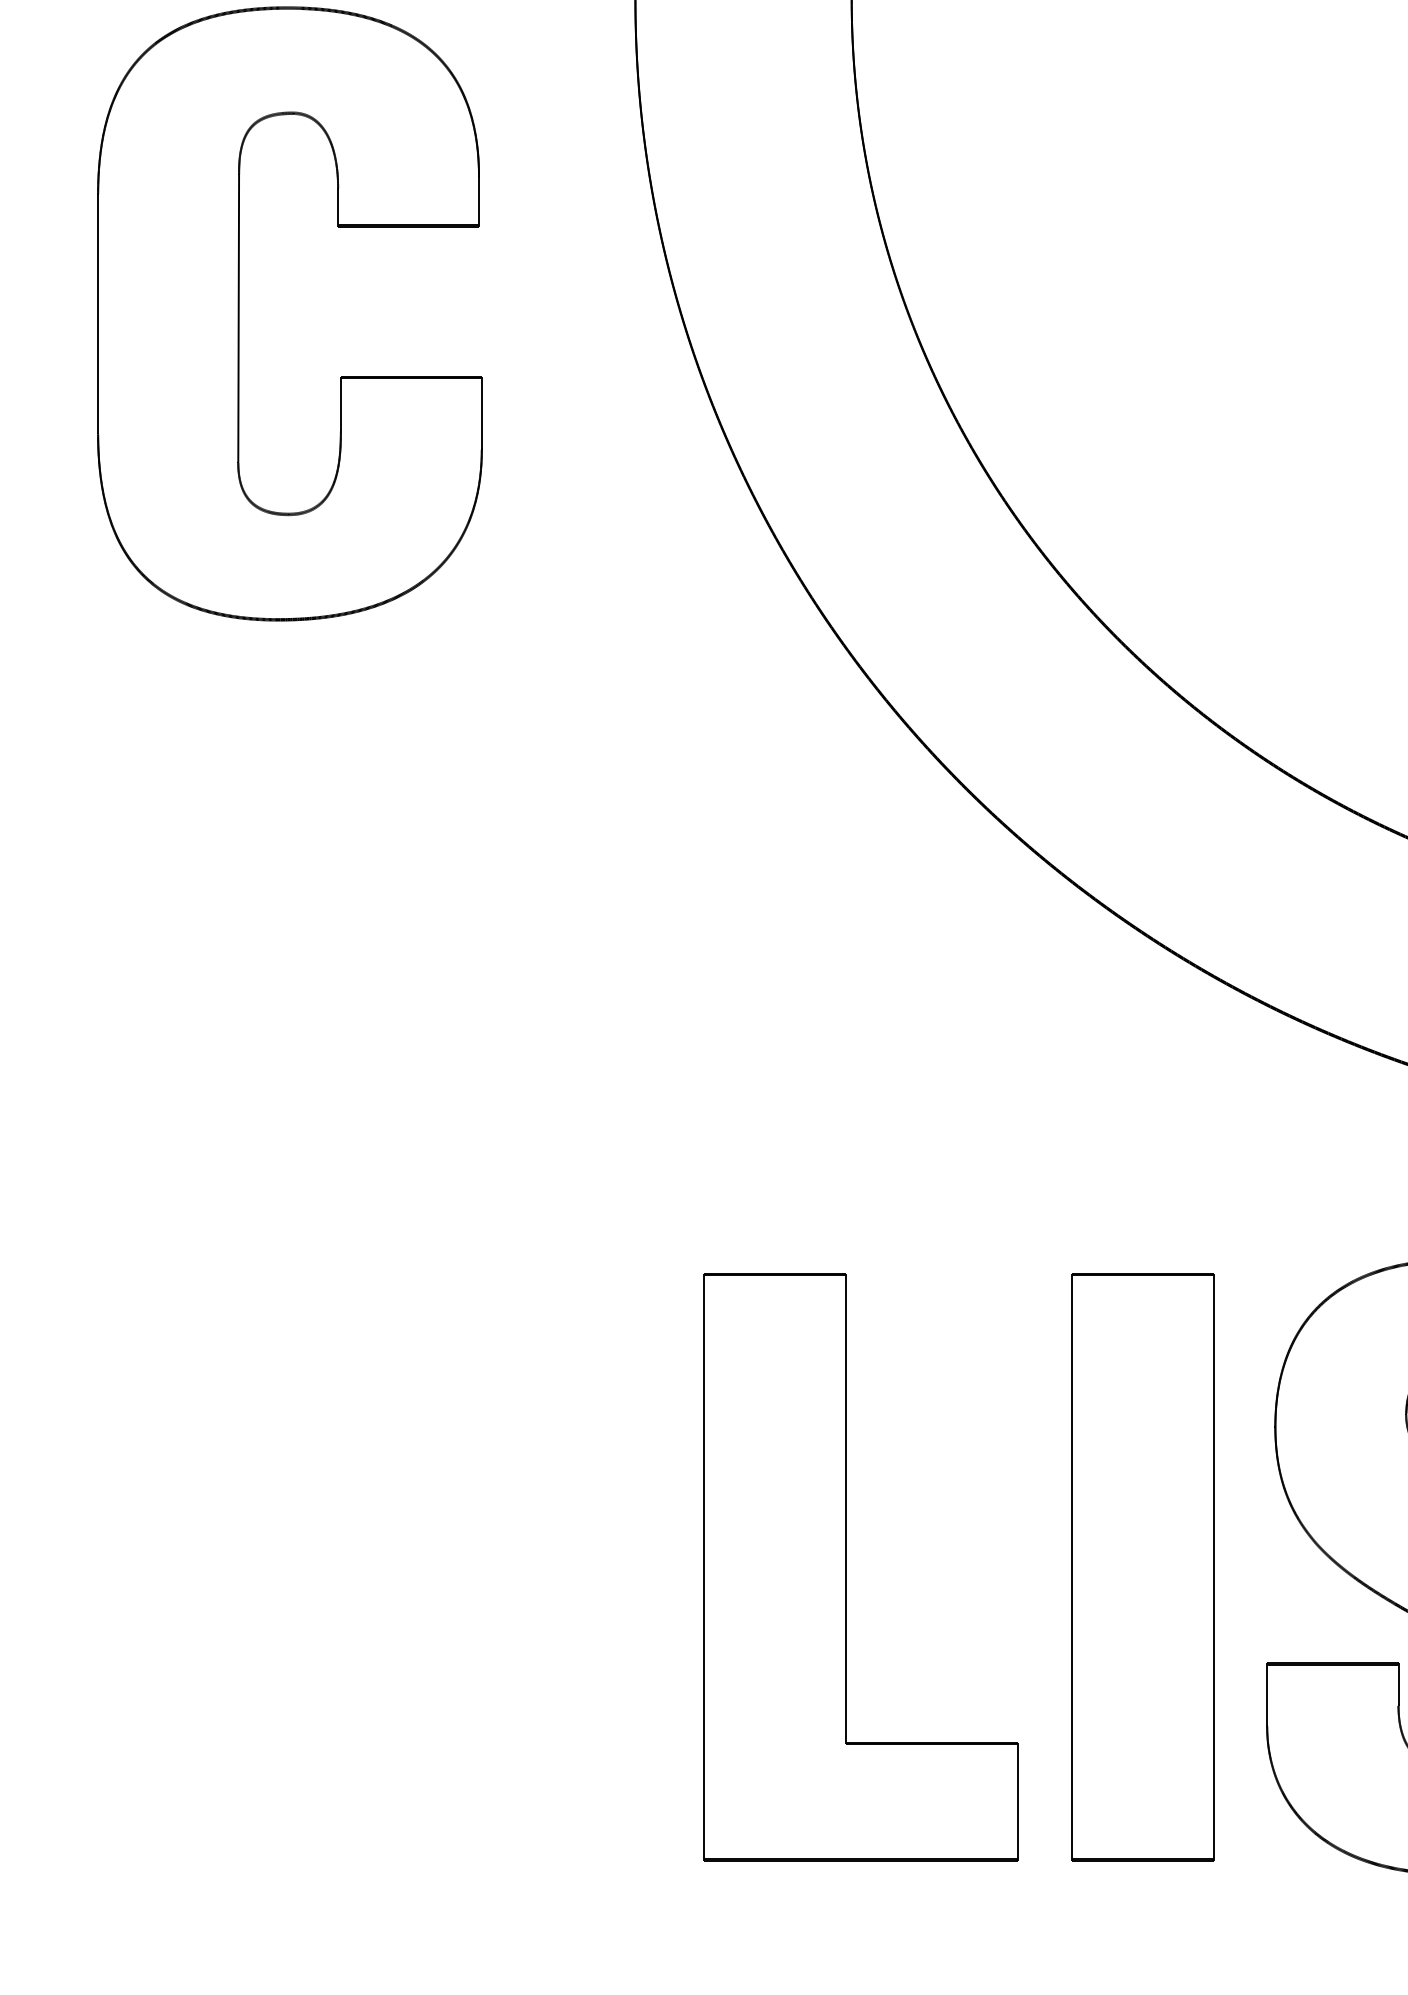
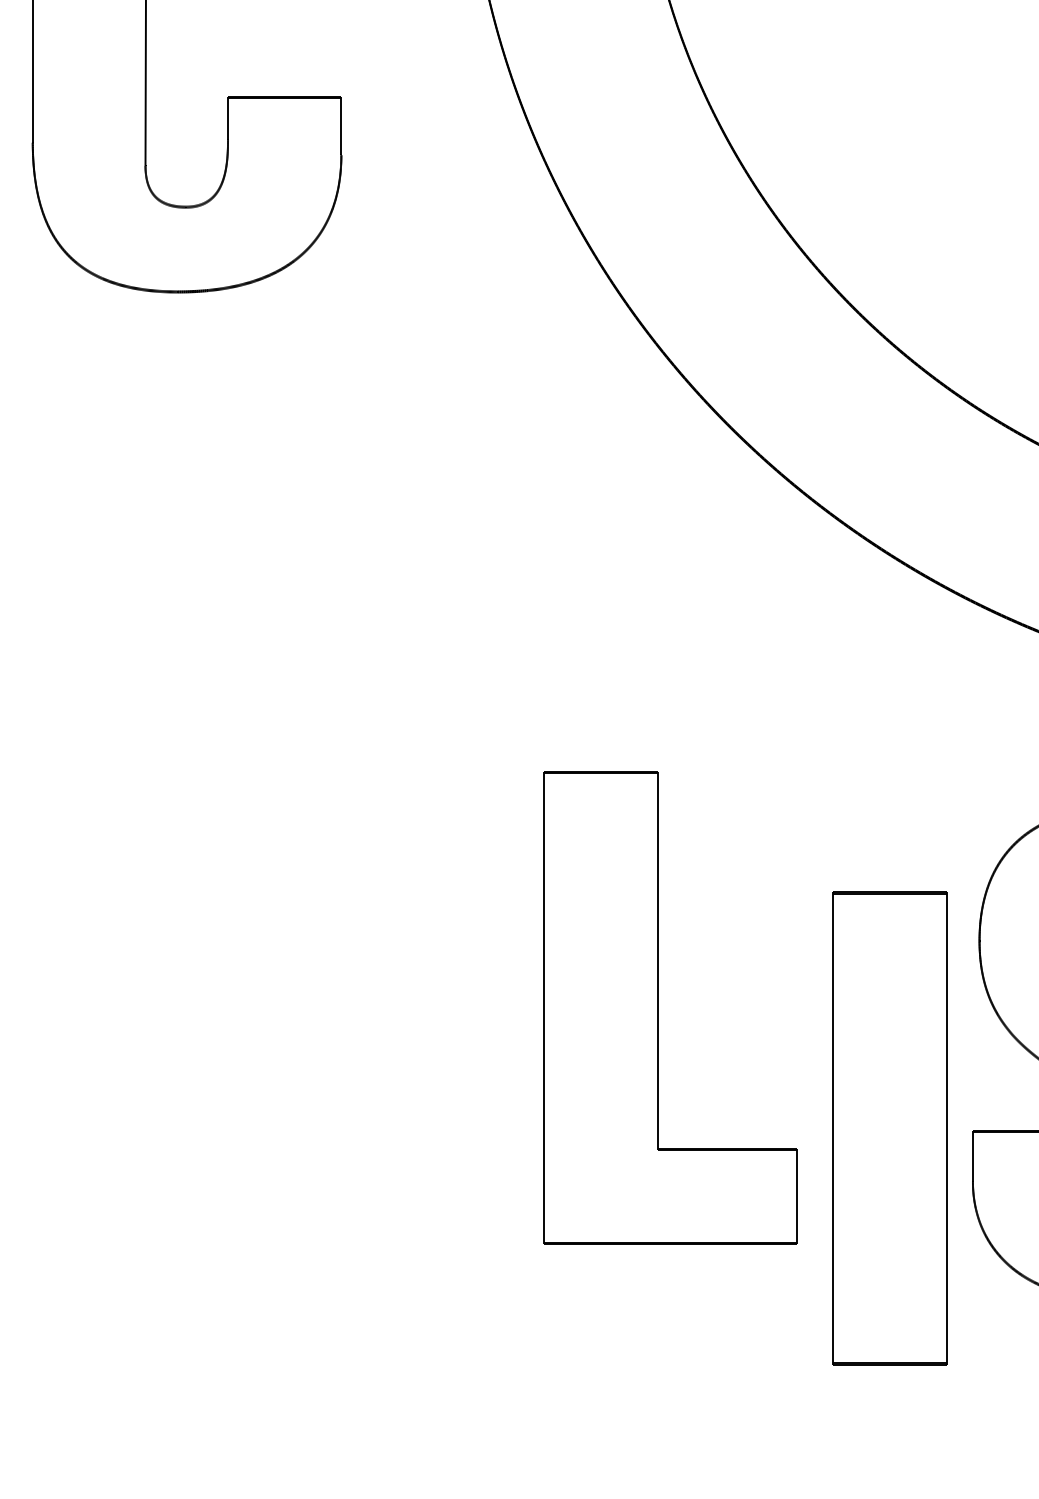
part: (846, 1567) -> (658, 1008), moved
part: (1142, 1567) -> (889, 1128), moved

